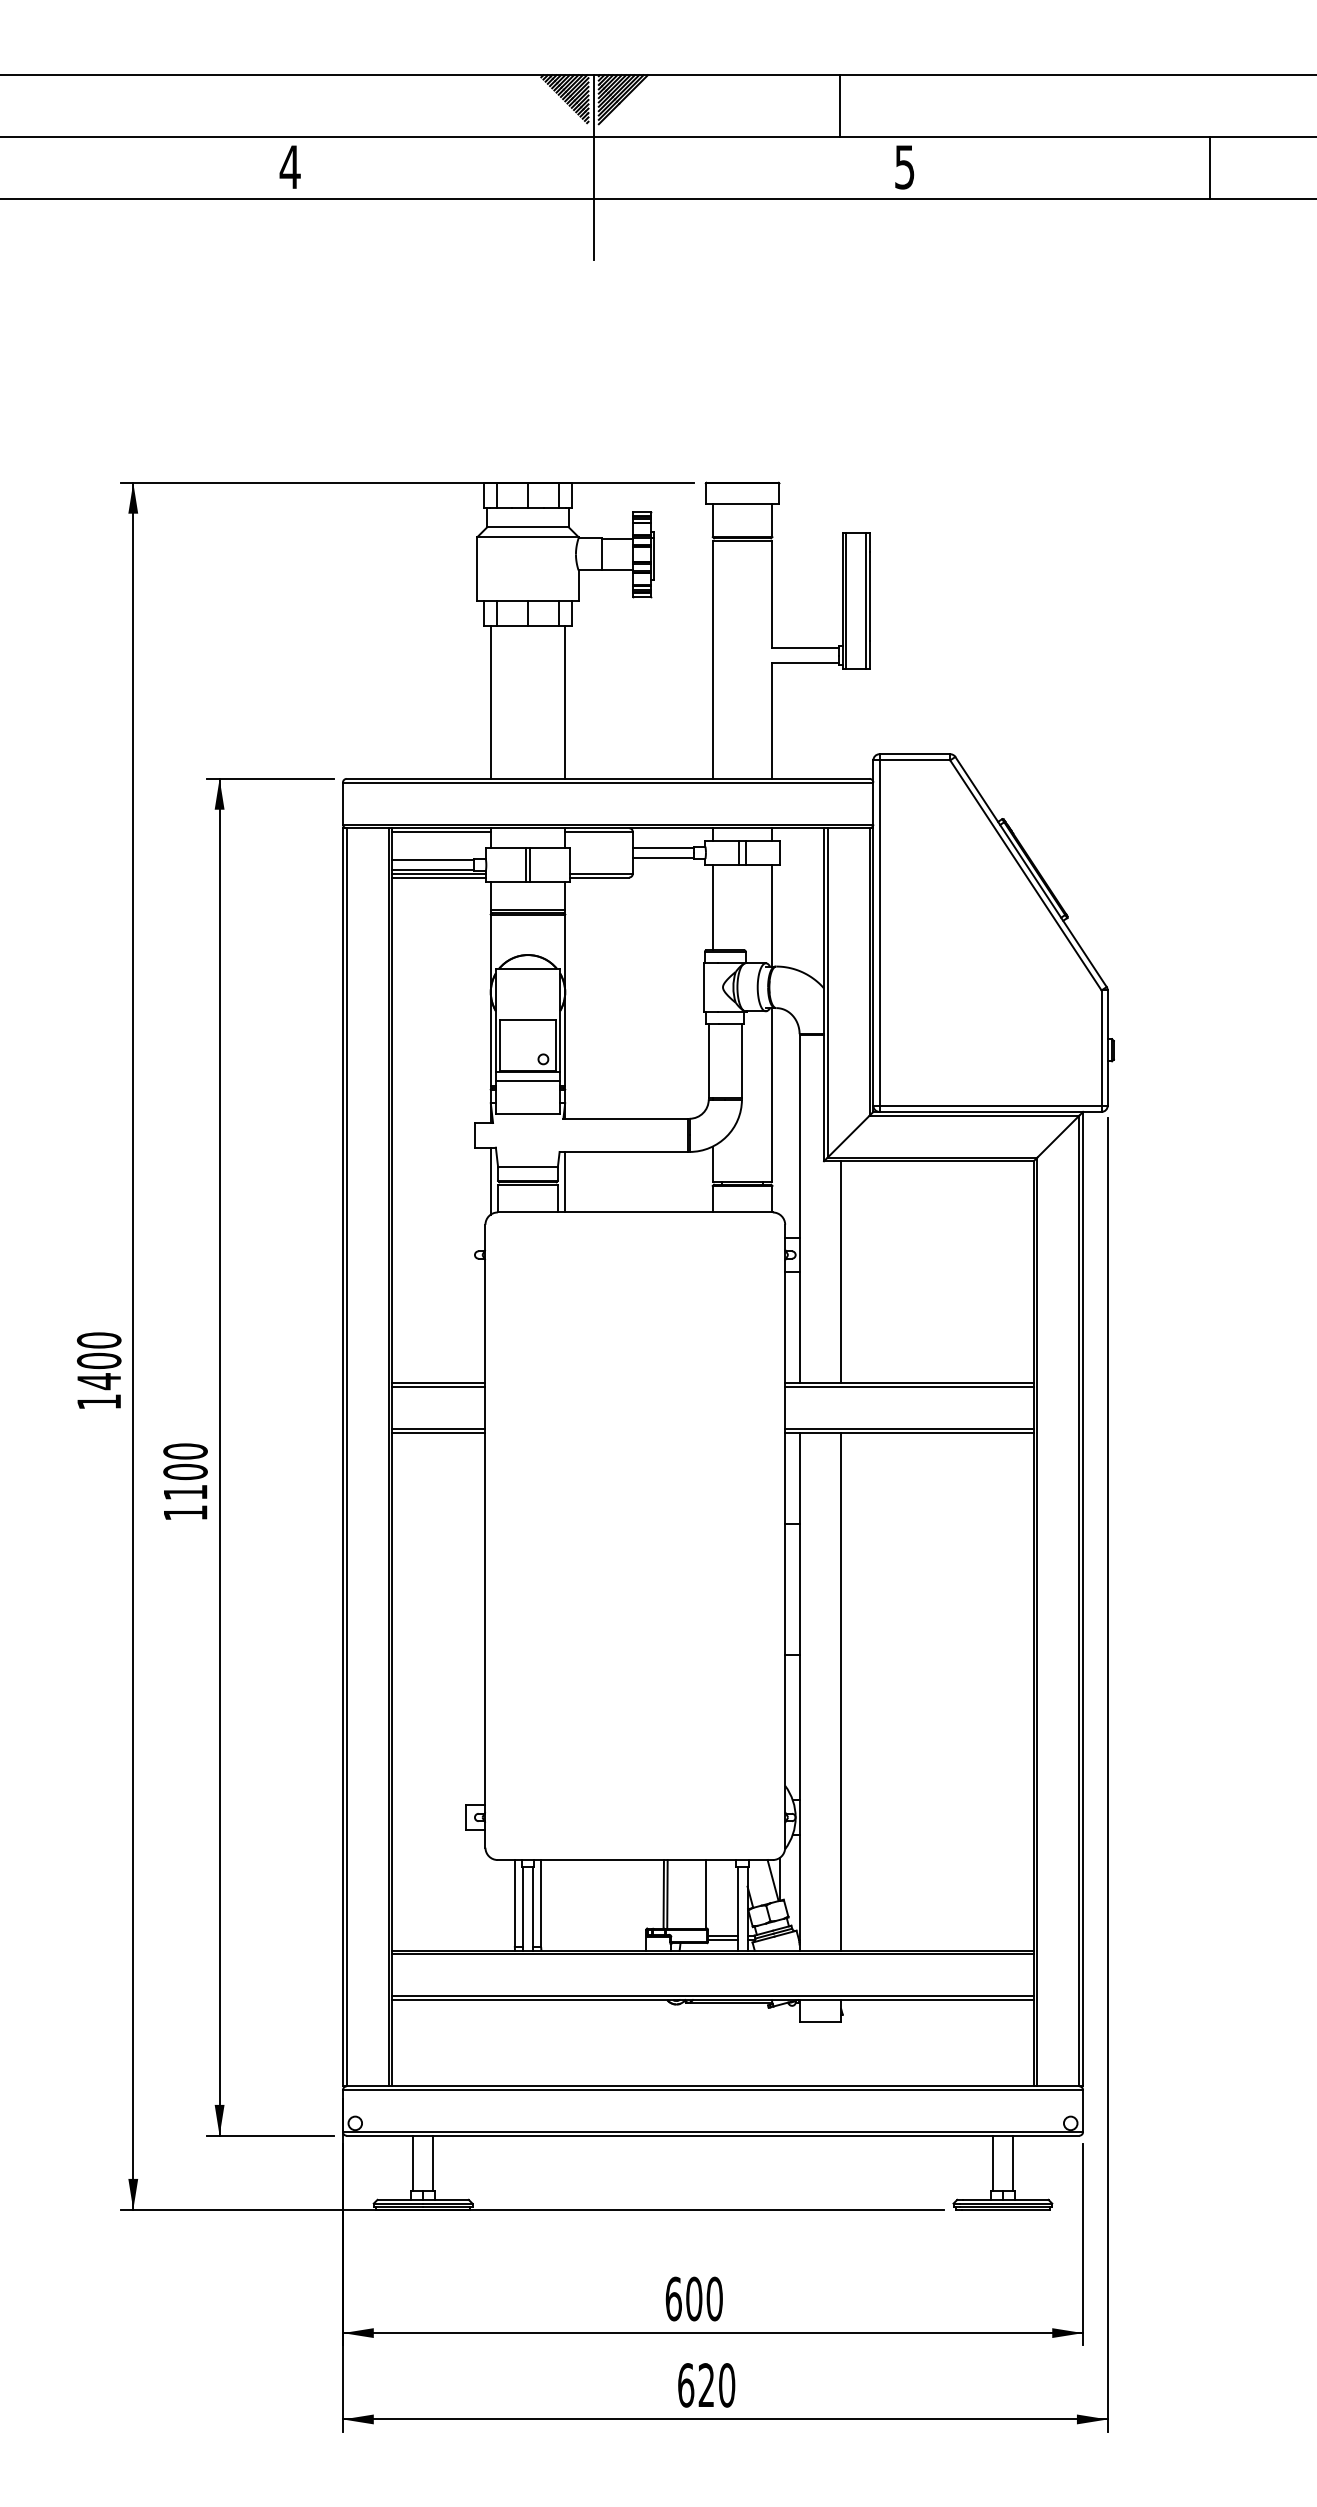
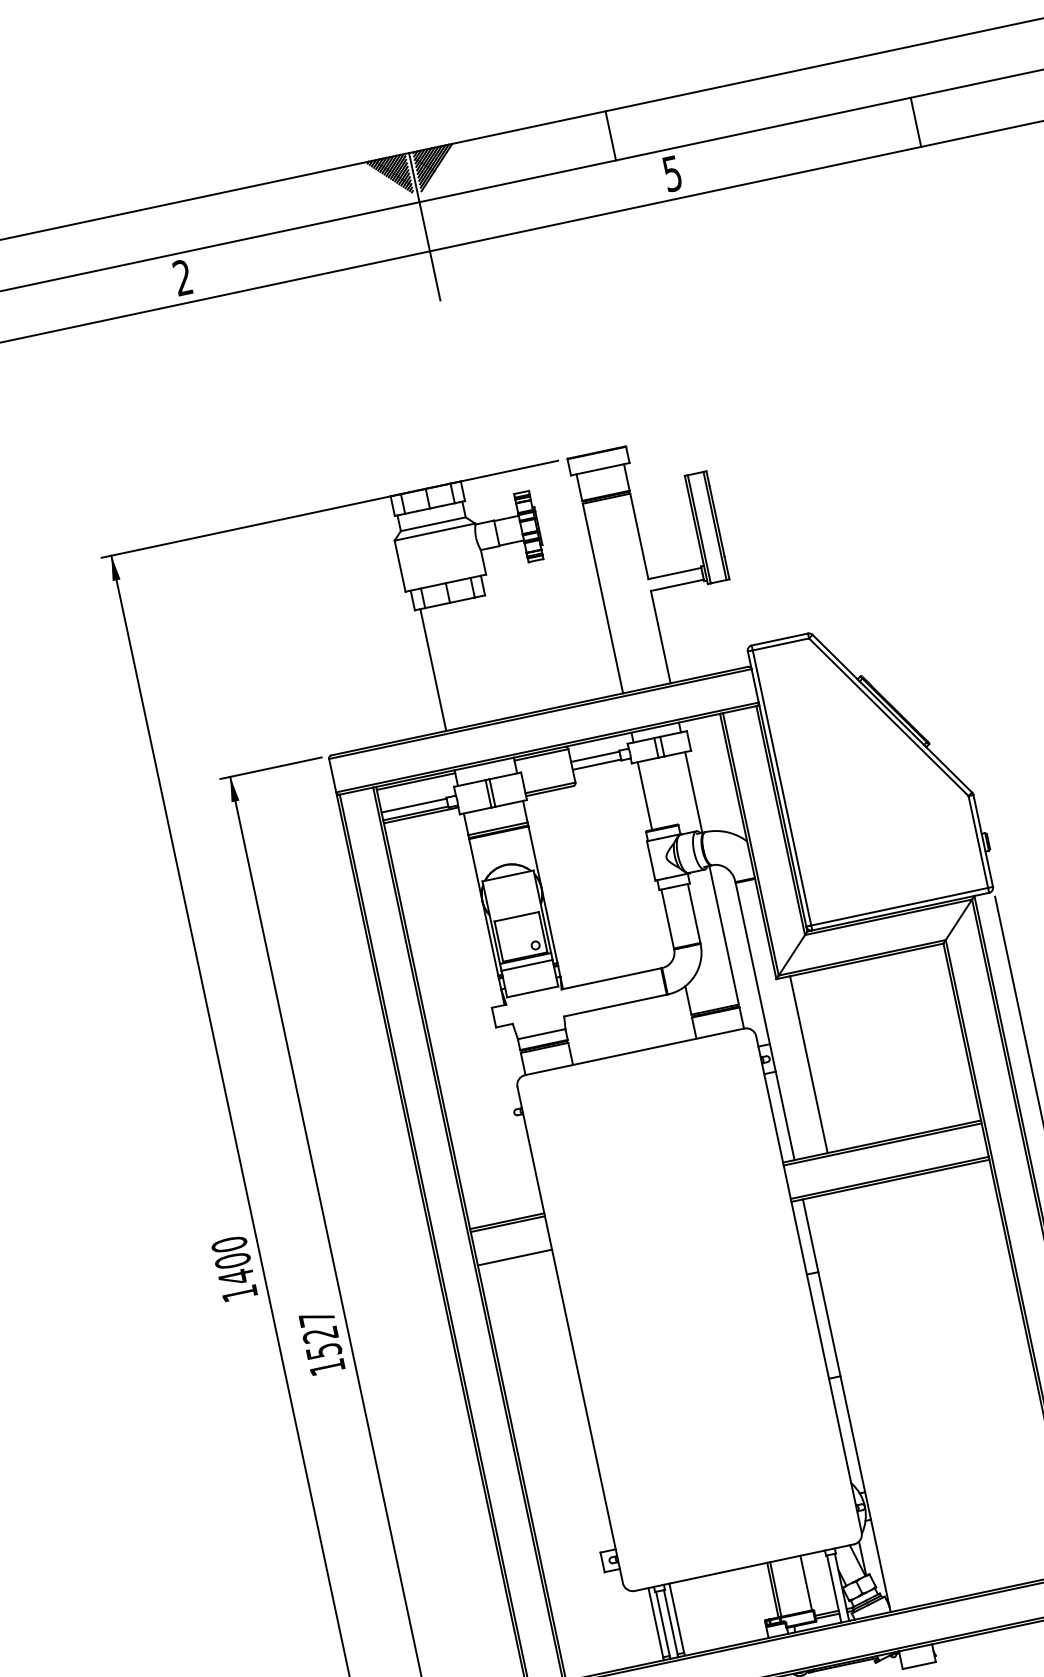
text: (289, 166) -> (182, 277), 4 -> 2
line: (565, 701) -> (492, 656), removed
line: (438, 877) -> (421, 818), removed
line: (490, 1180) -> (514, 1050), removed
line: (565, 1181) -> (573, 1039), removed
line: (438, 1432) -> (515, 1260), removed
text: (185, 1471) -> (320, 1334), 1100 -> 1527
line: (841, 1691) -> (880, 1398), removed

